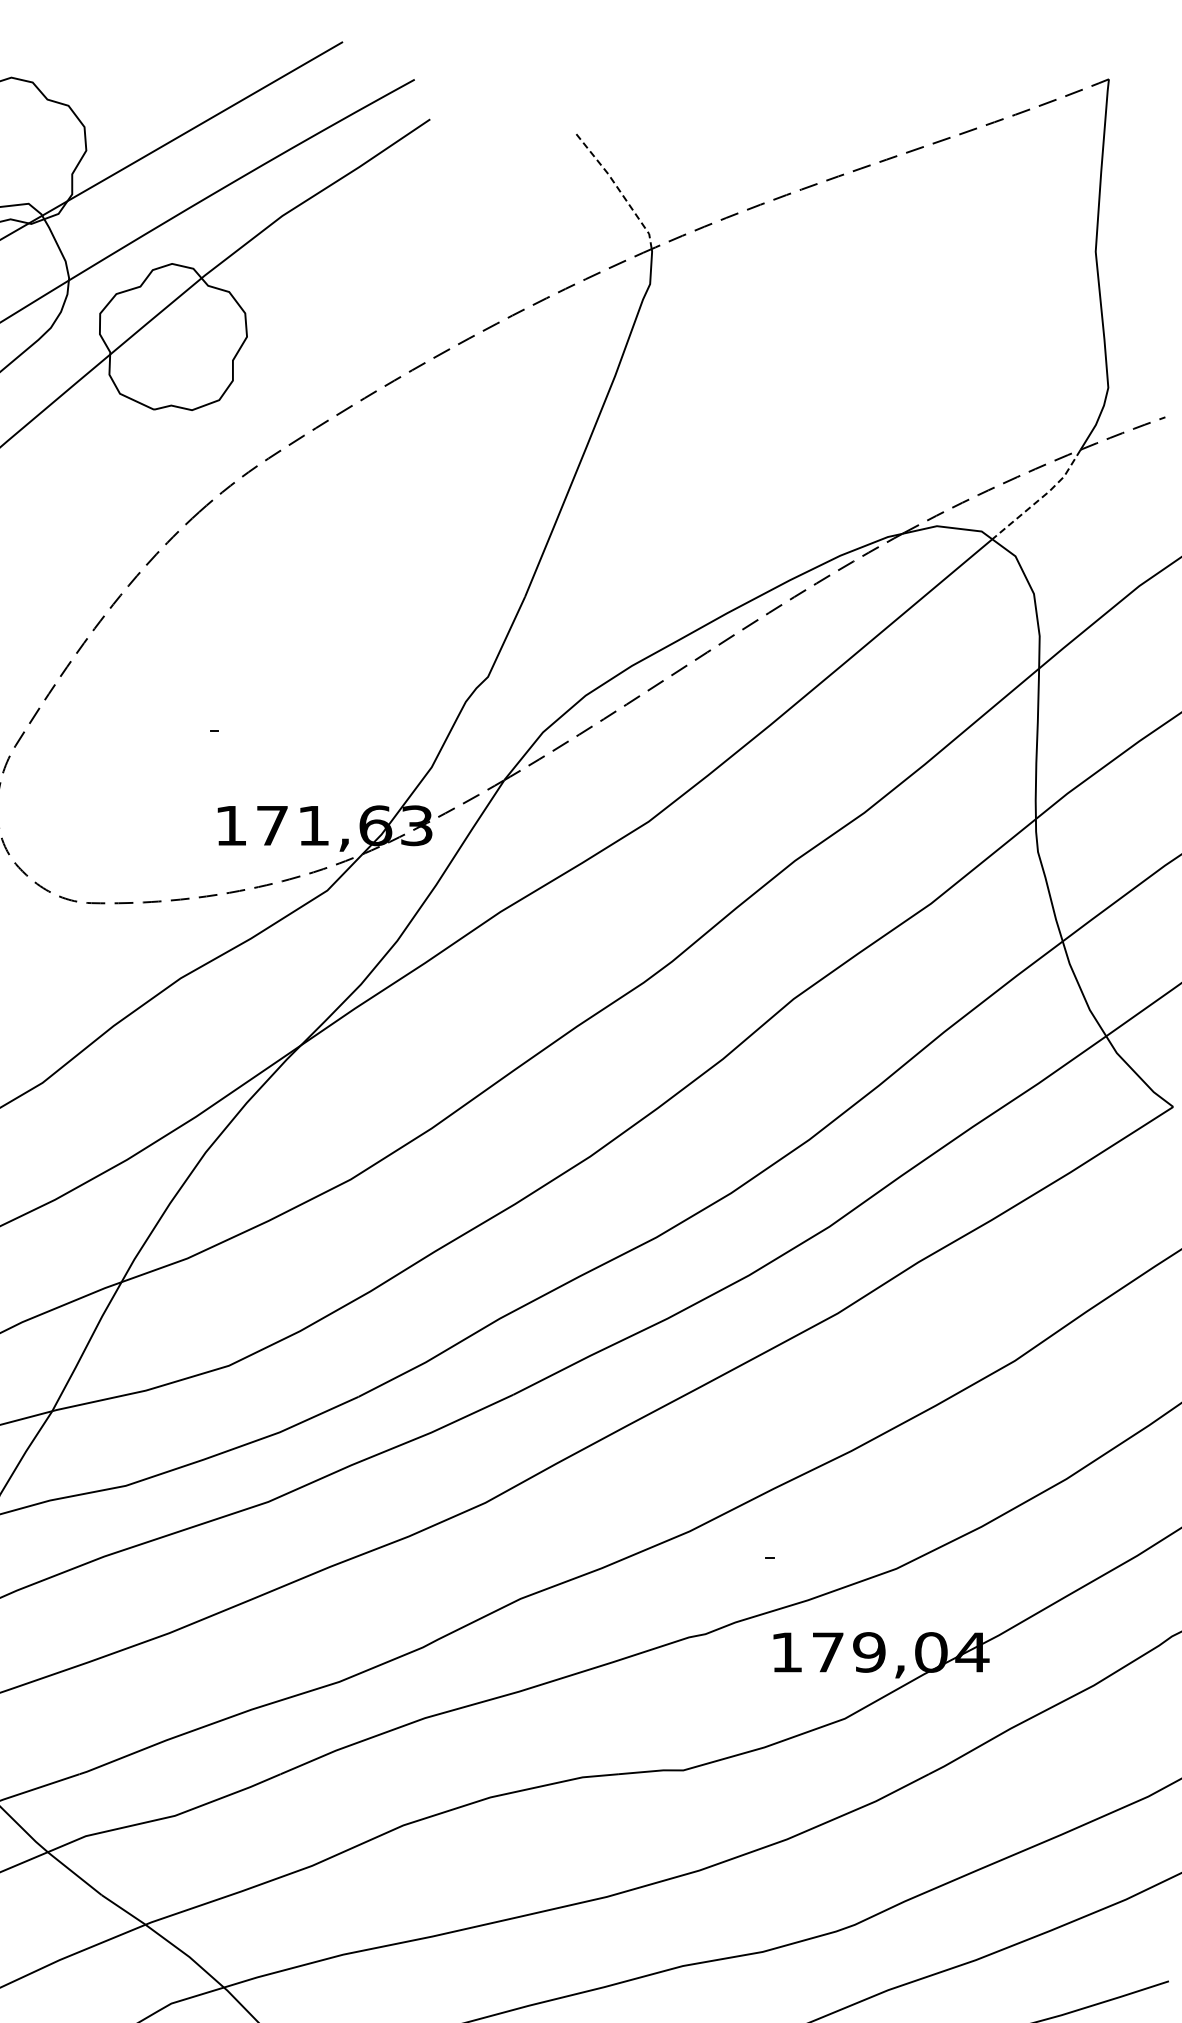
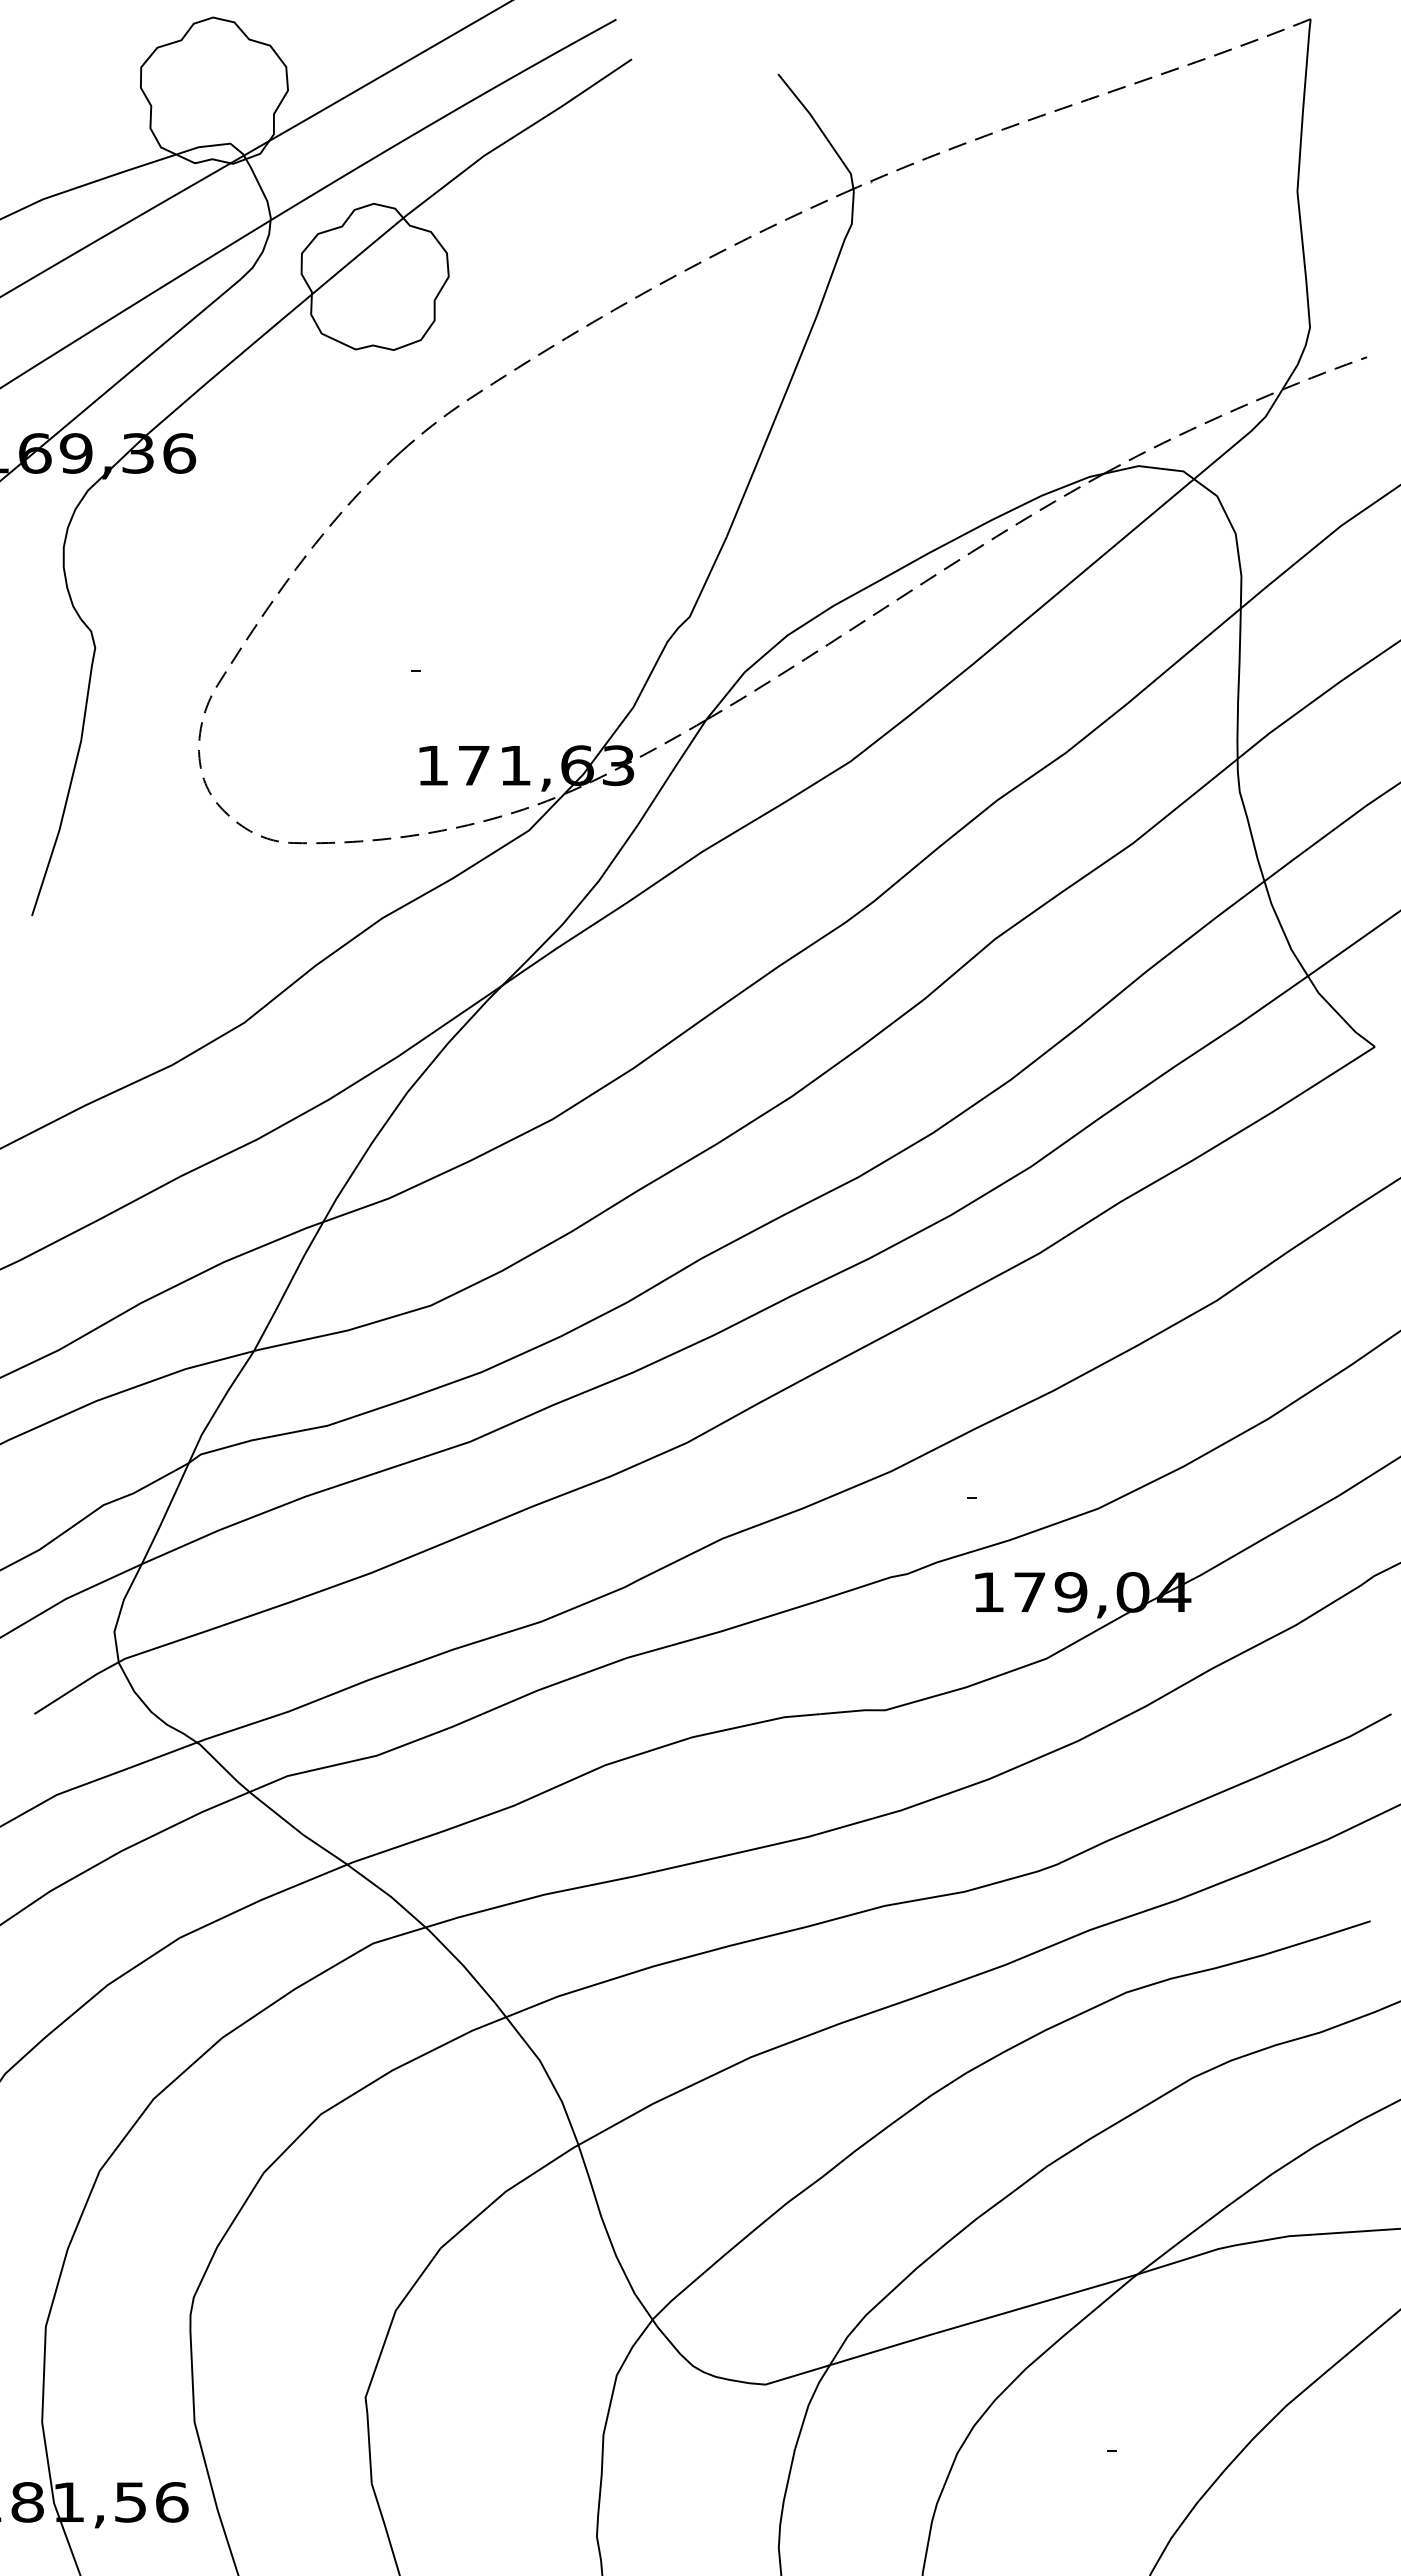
line: (618, 189) -> (820, 129), dashed -> solid
line: (1041, 497) -> (1243, 437), dashed -> solid

